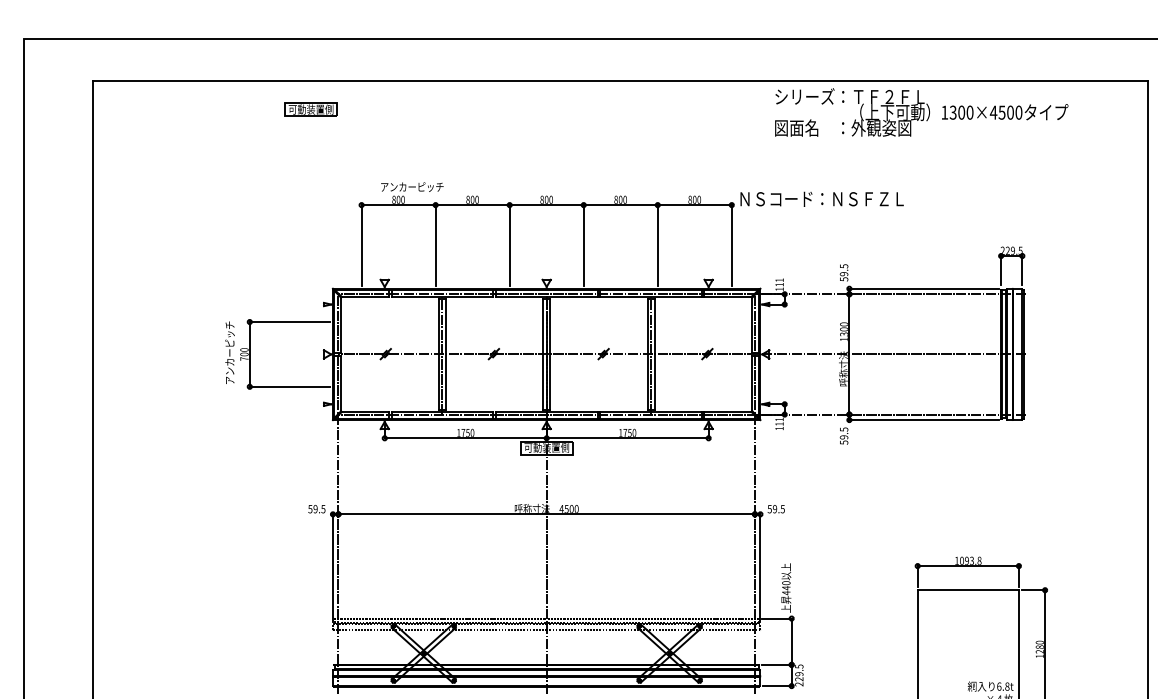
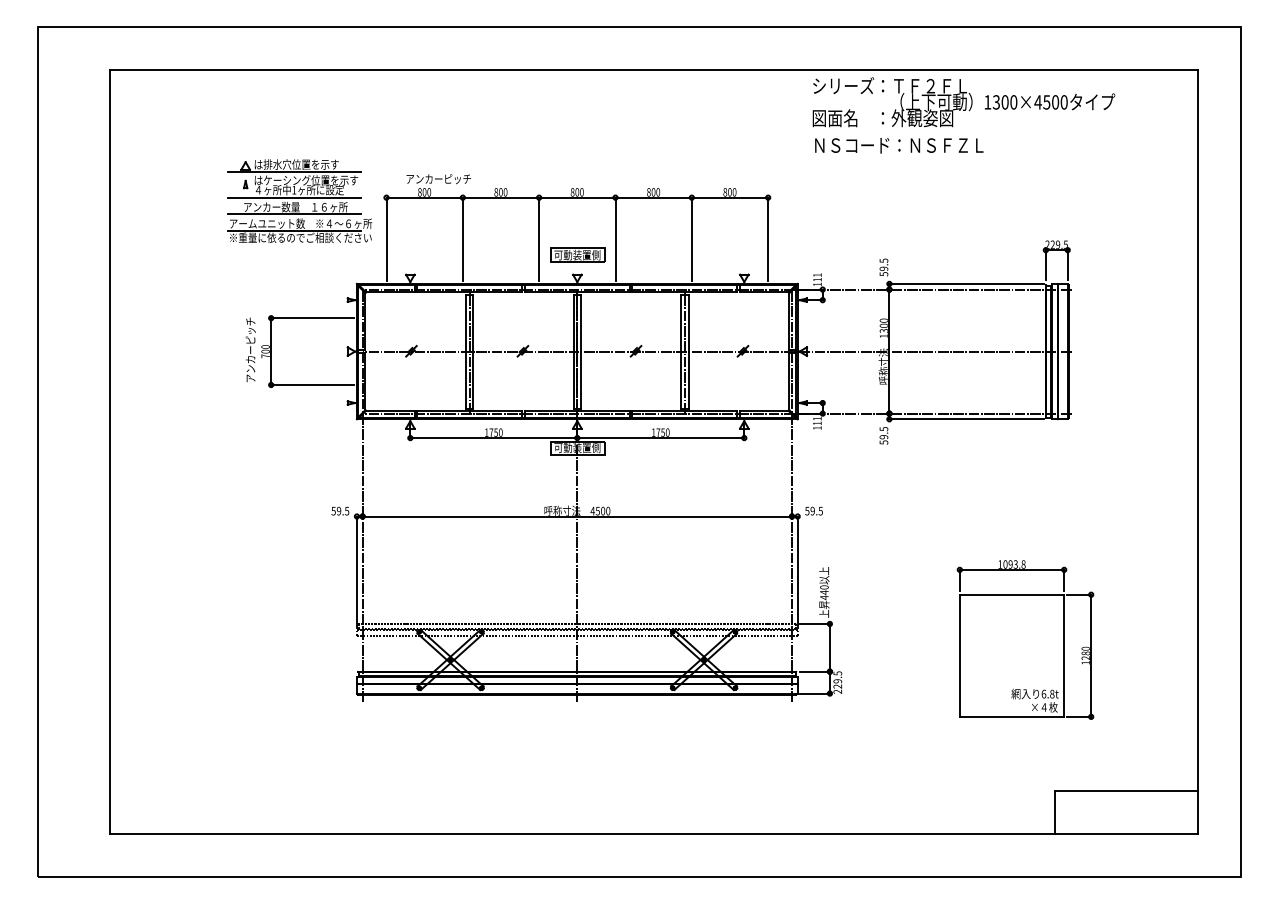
part: (311, 108) -> (577, 254), moved
text: (822, 199) -> (899, 145), moved
part: (277, 208) -> (299, 201), added

